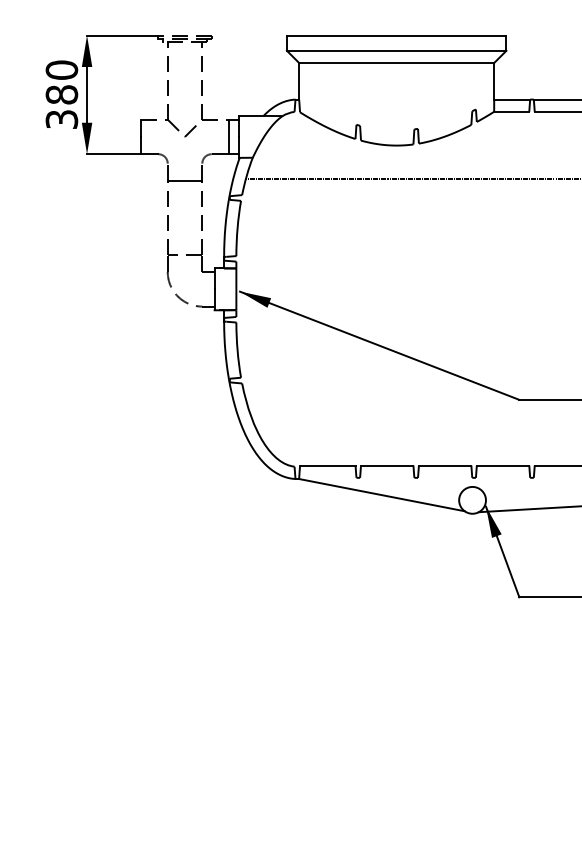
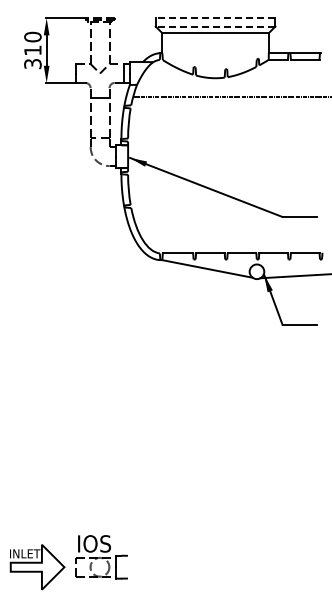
line: (396, 36) -> (215, 18), solid -> dashed
line: (396, 50) -> (215, 26), solid -> dashed
text: (61, 94) -> (32, 50), 380 -> 310

